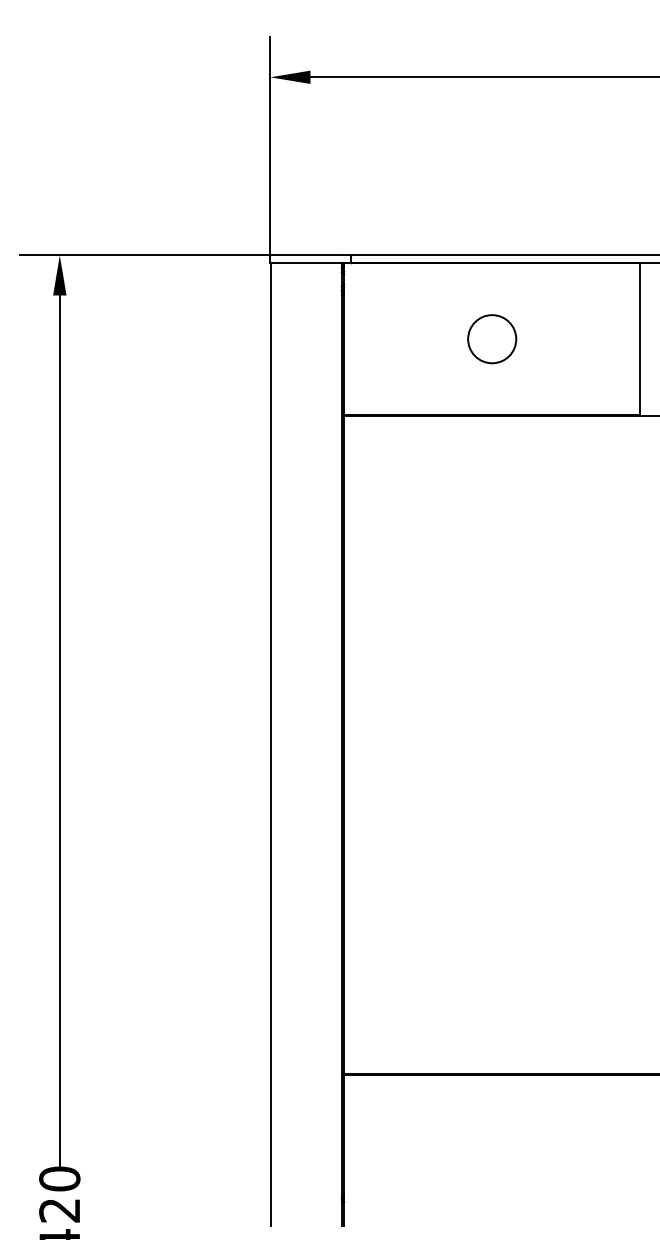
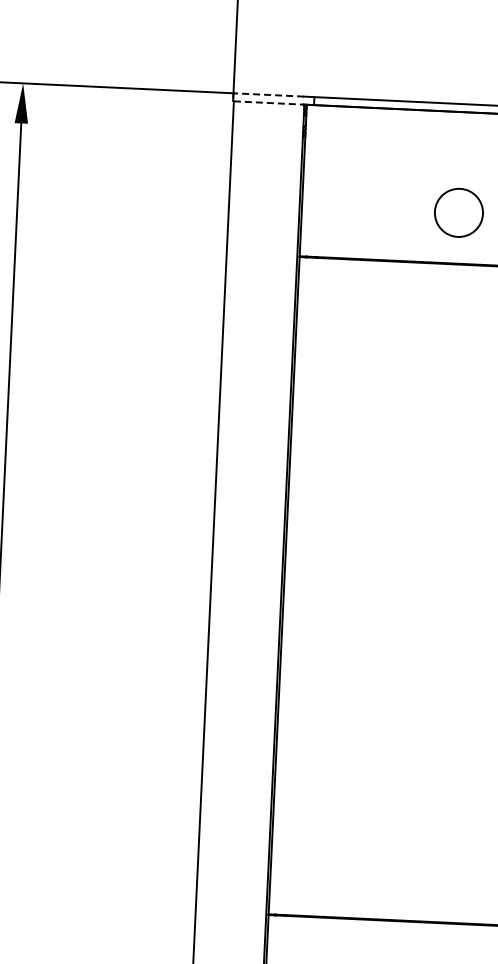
line: (306, 255) -> (269, 95), solid -> dashed
line: (306, 263) -> (269, 103), solid -> dashed
circle: (492, 339) -> (459, 213), moved

